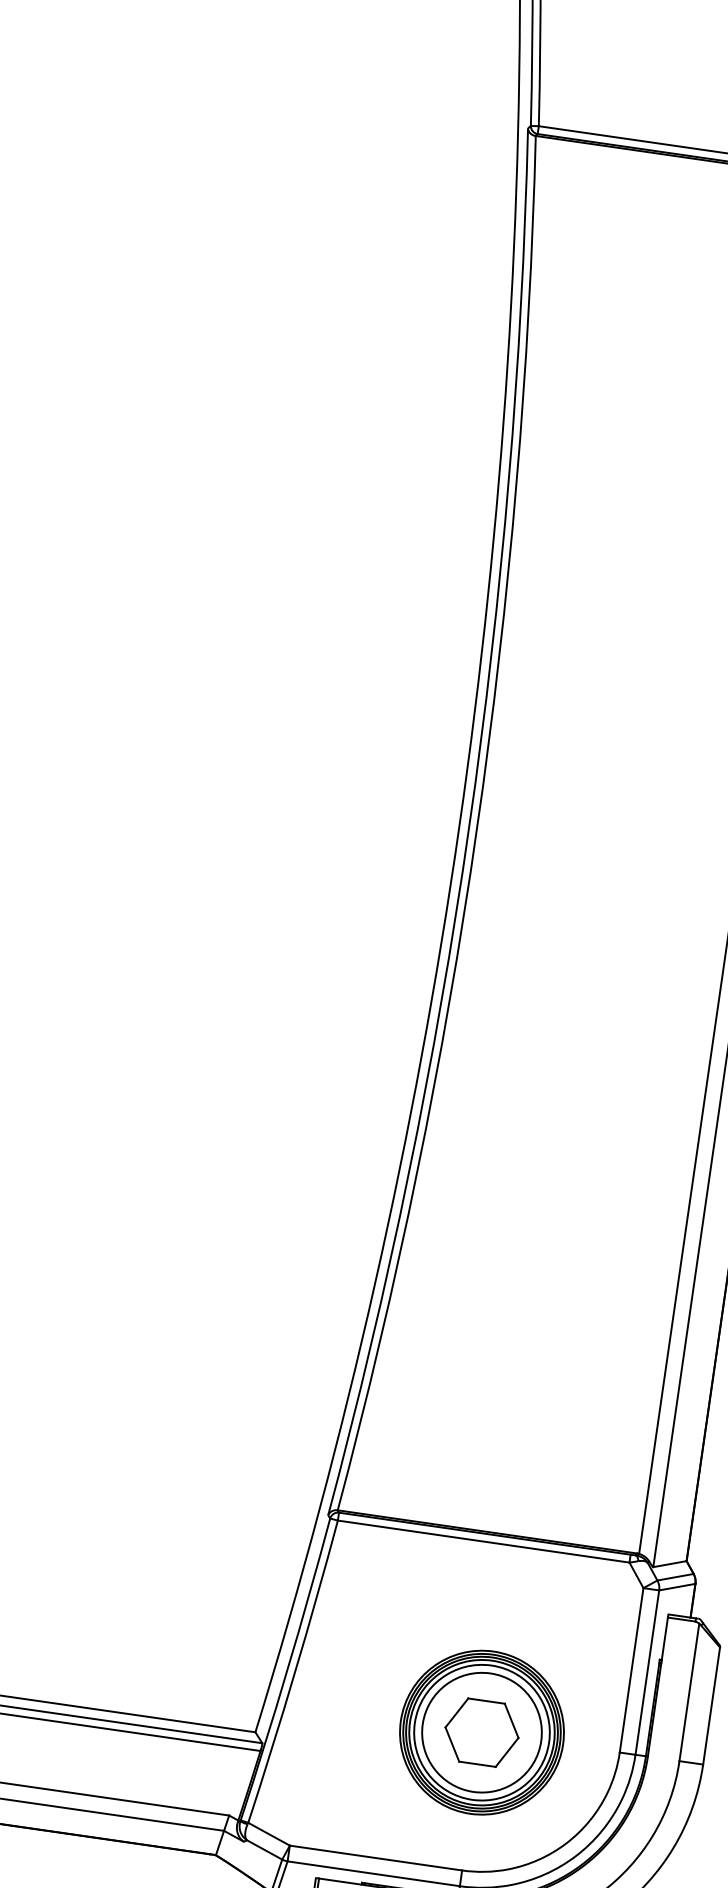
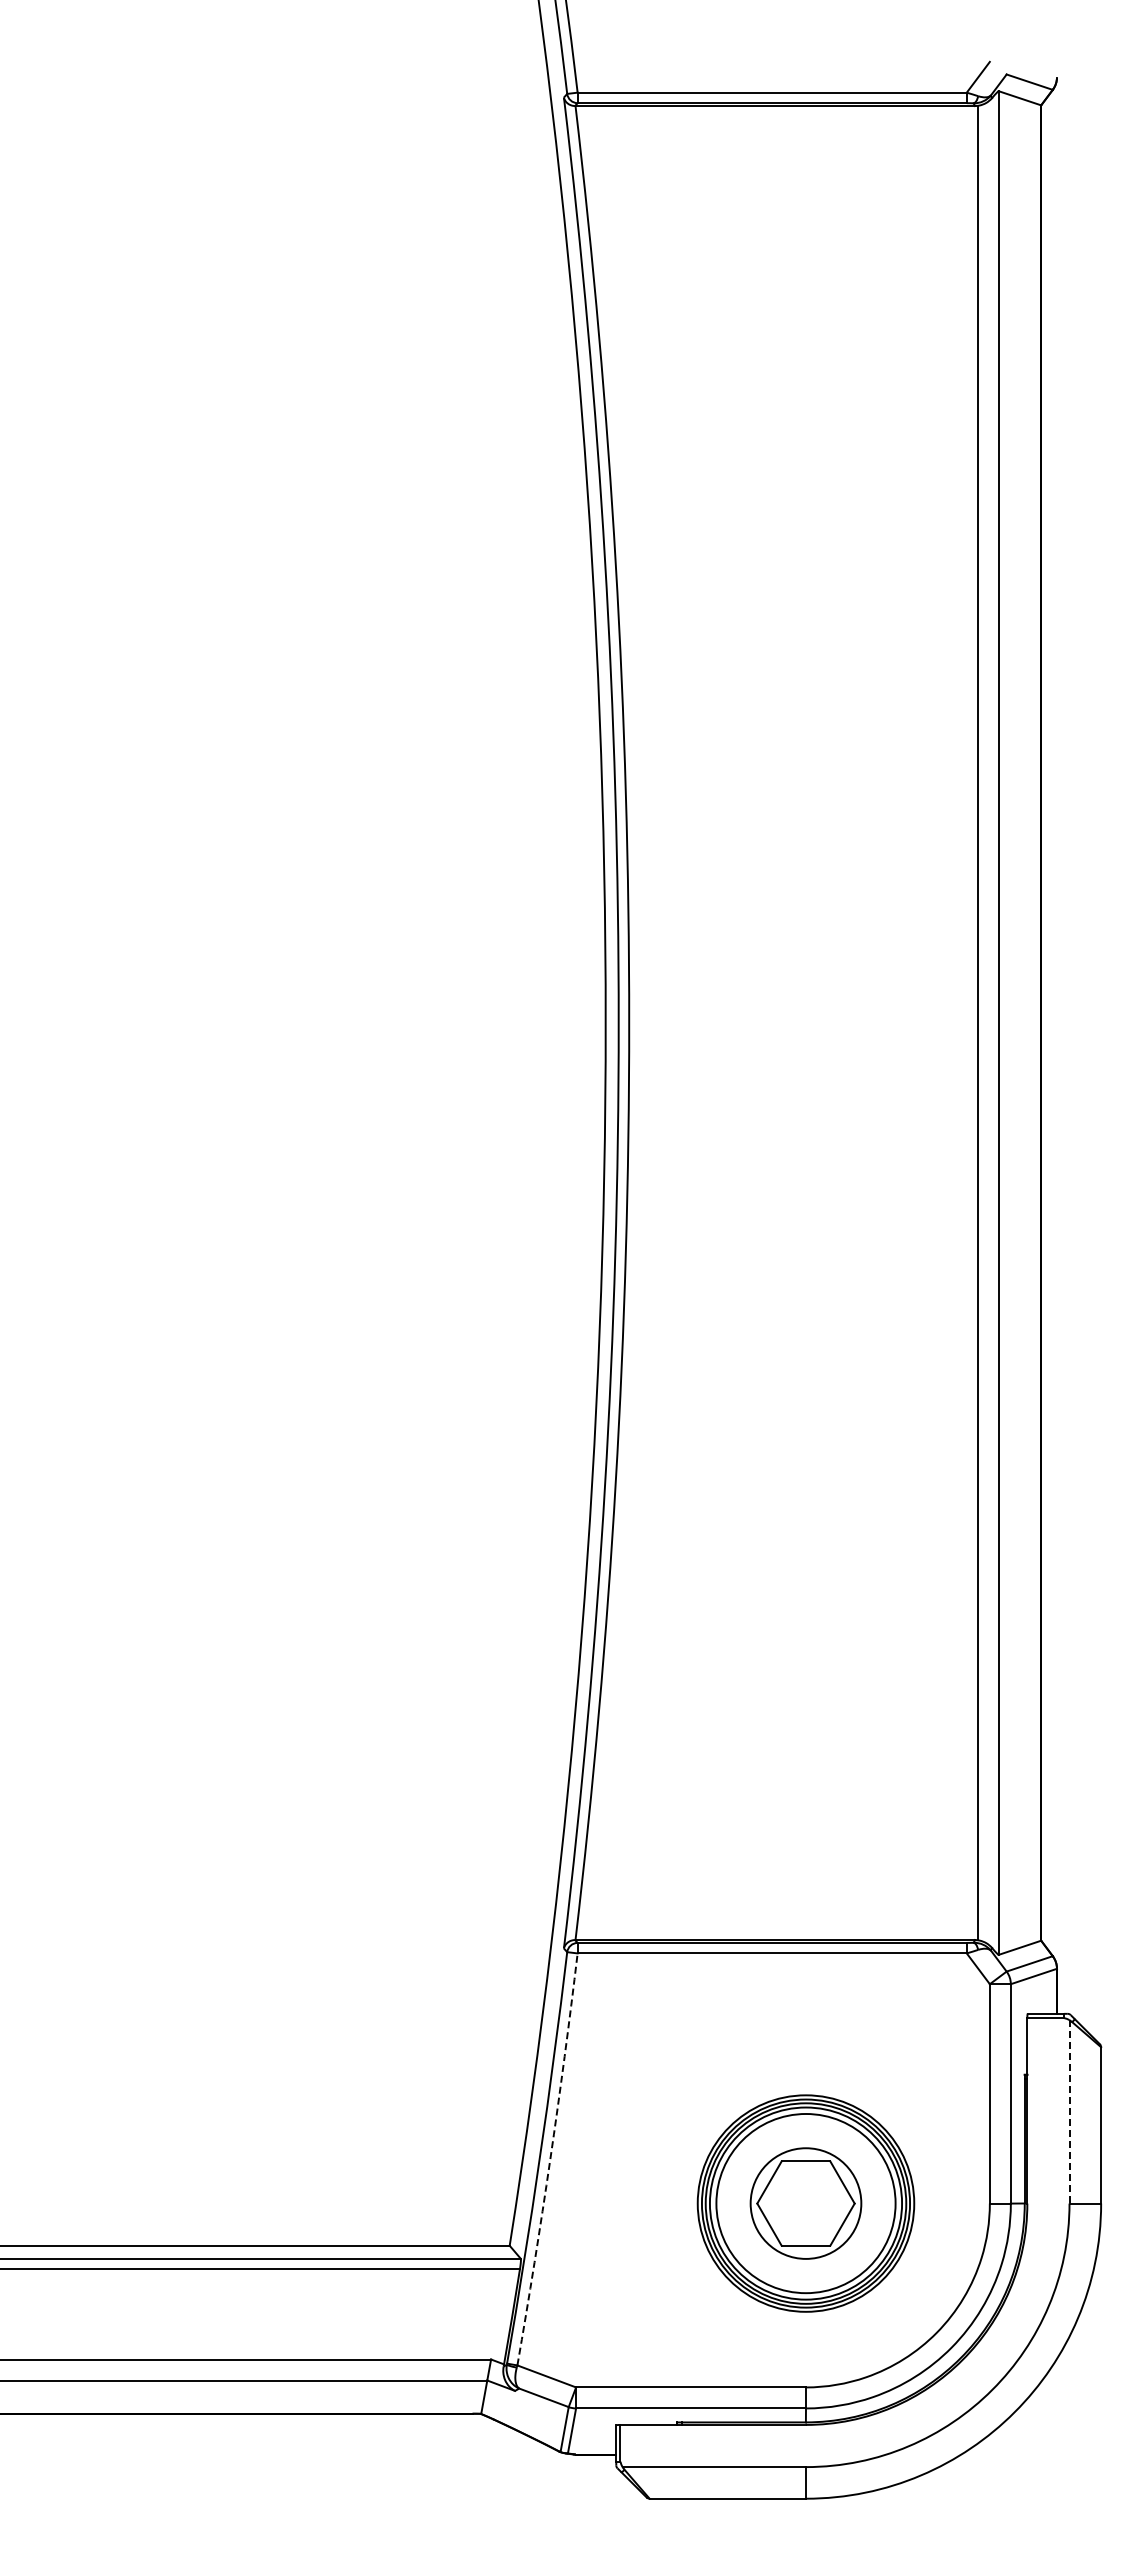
arc: (295, 1672) -> (550, 2159), solid -> dashed
line: (689, 1692) -> (1069, 2111), solid -> dashed
circle: (481, 1732) -> (805, 2203), size x0.7

